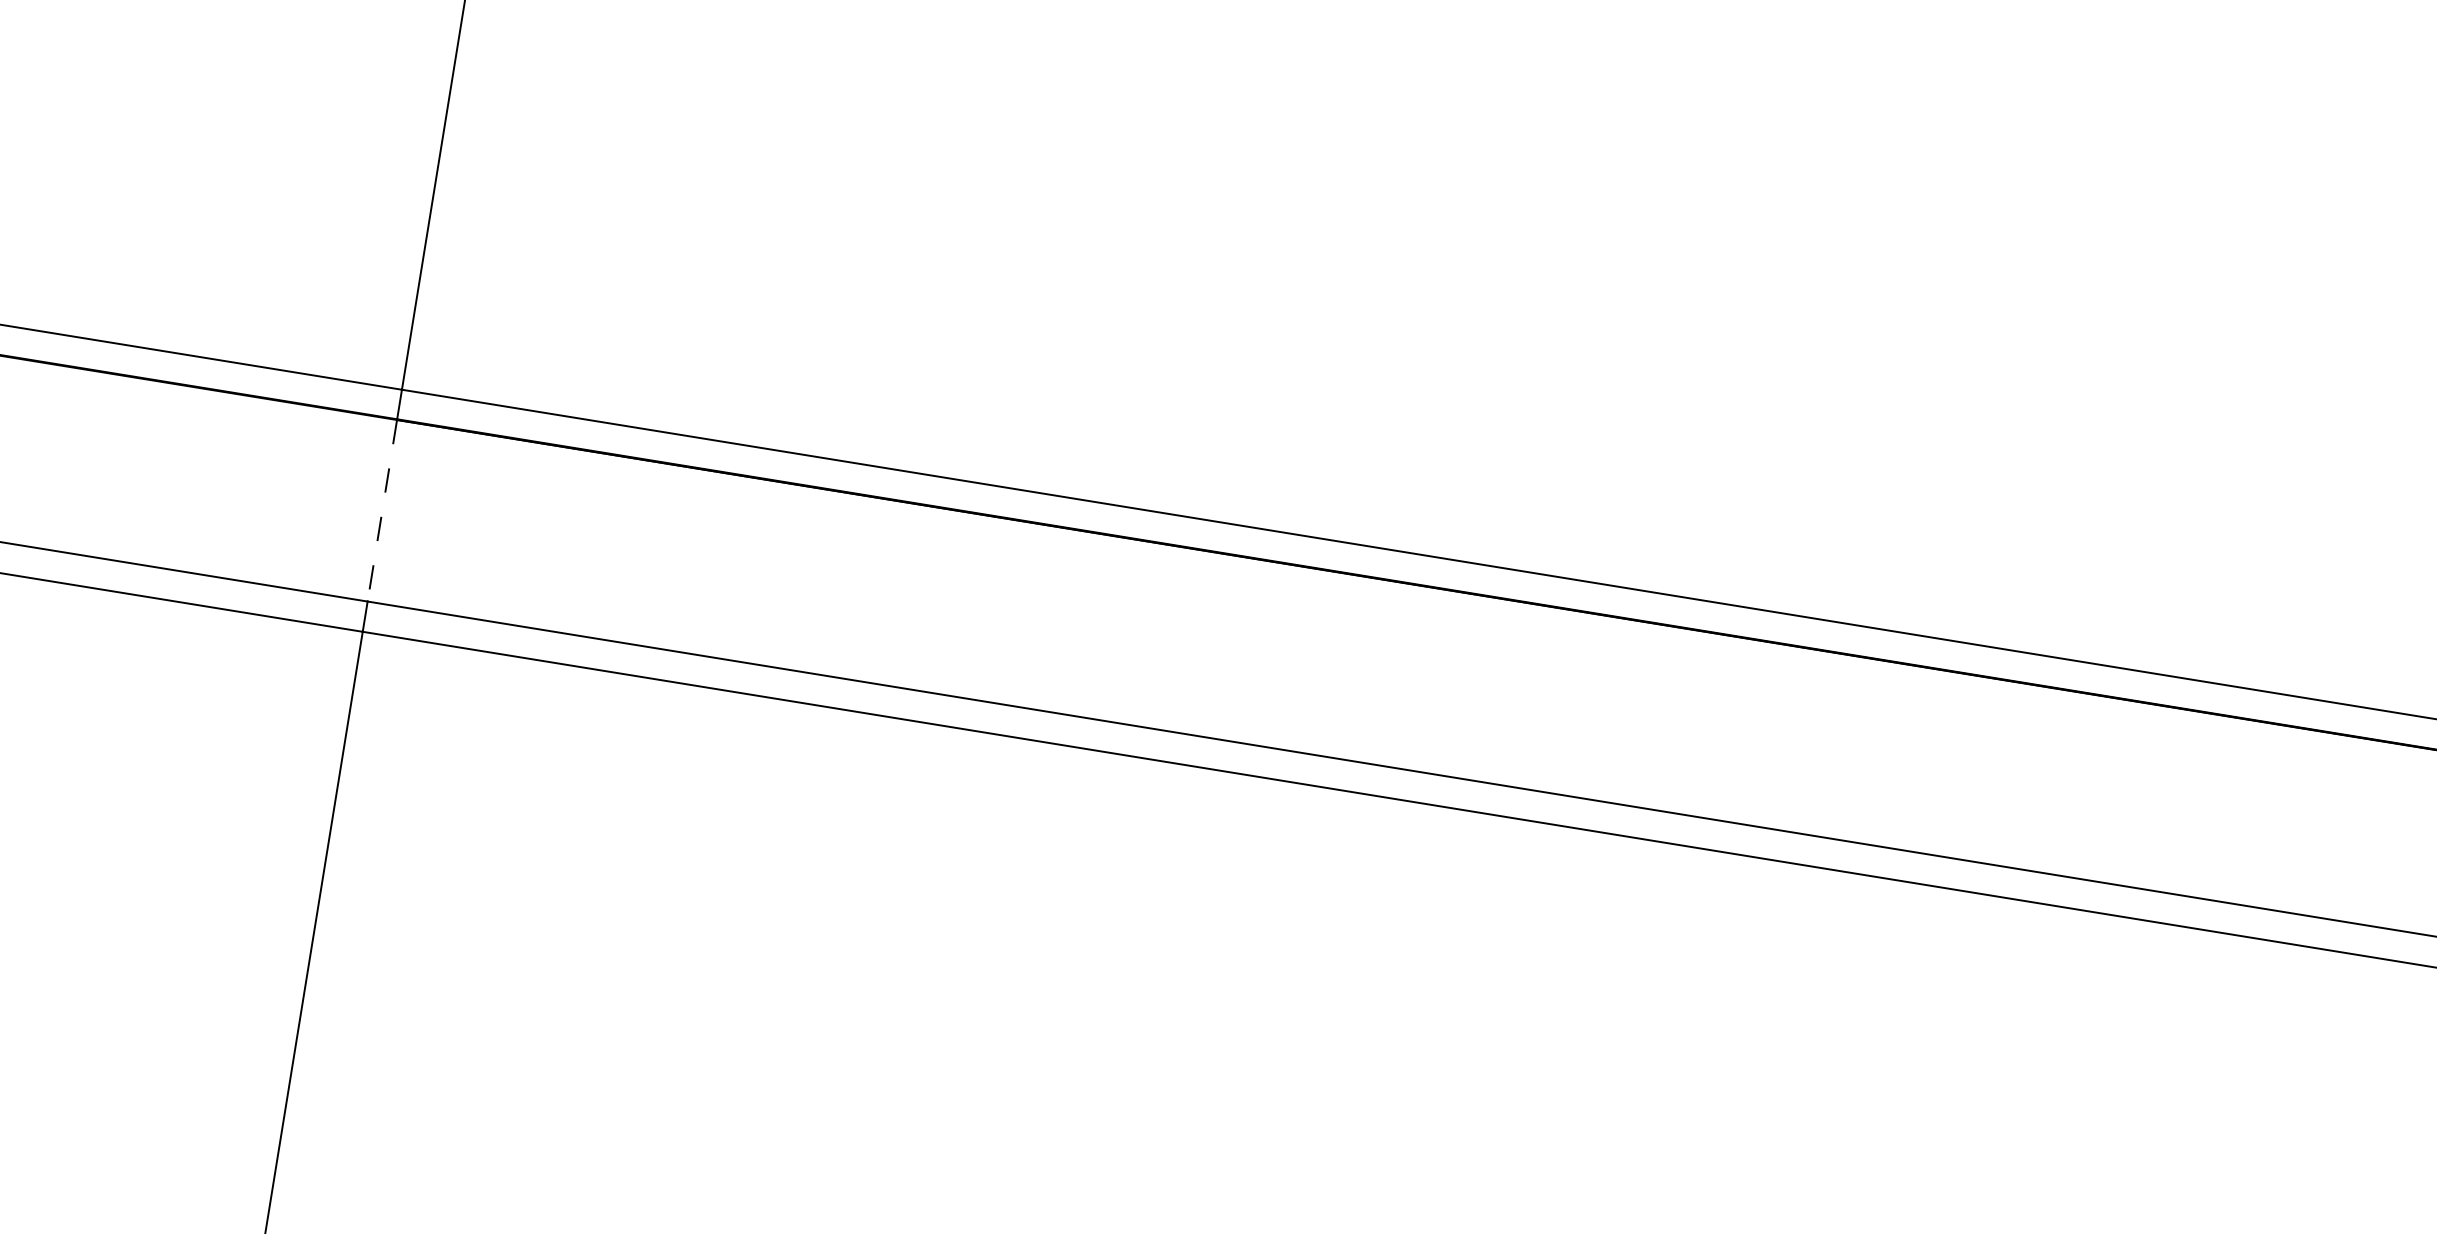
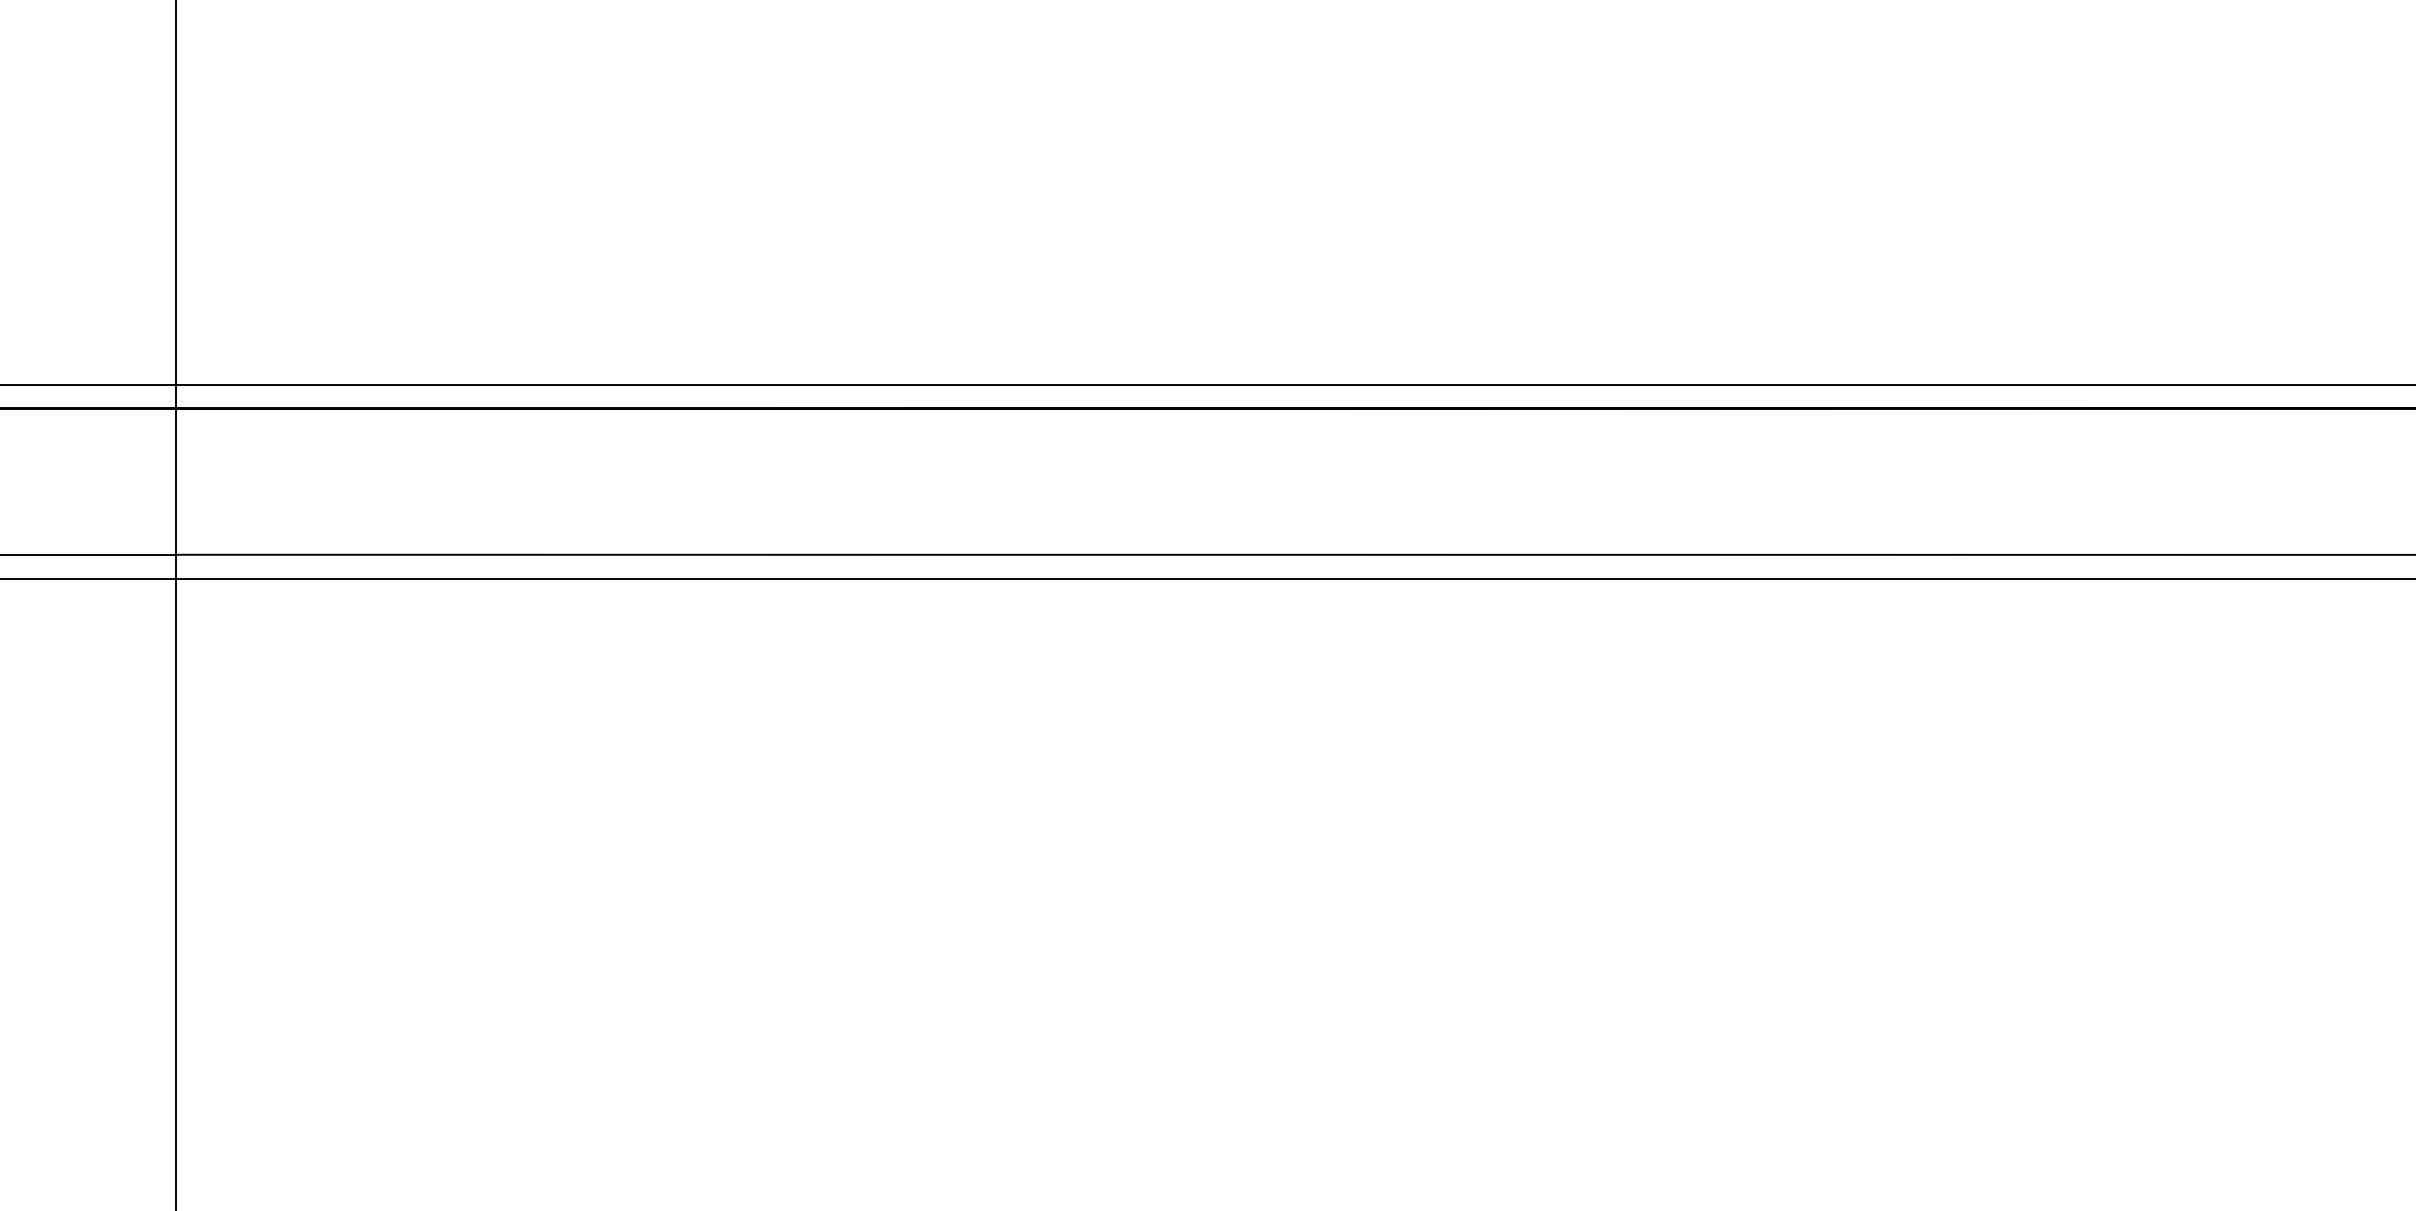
line: (382, 510) -> (176, 481), dashed -> solid

